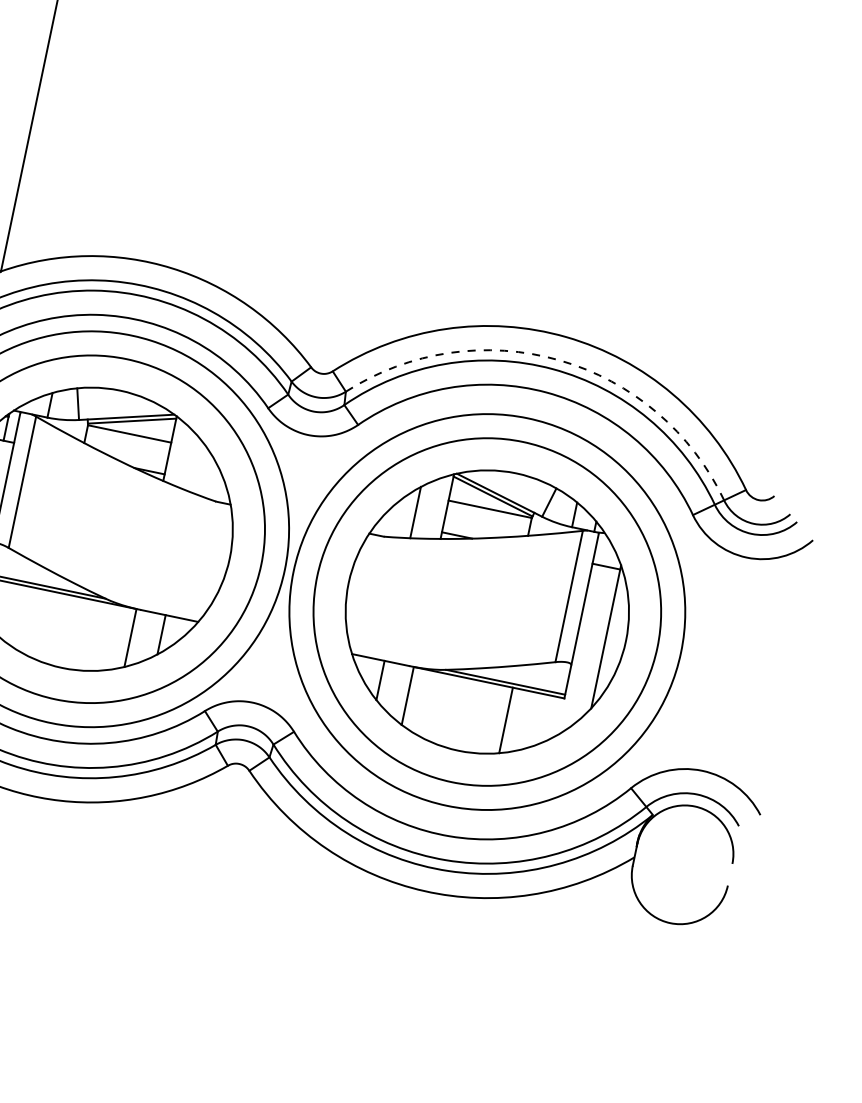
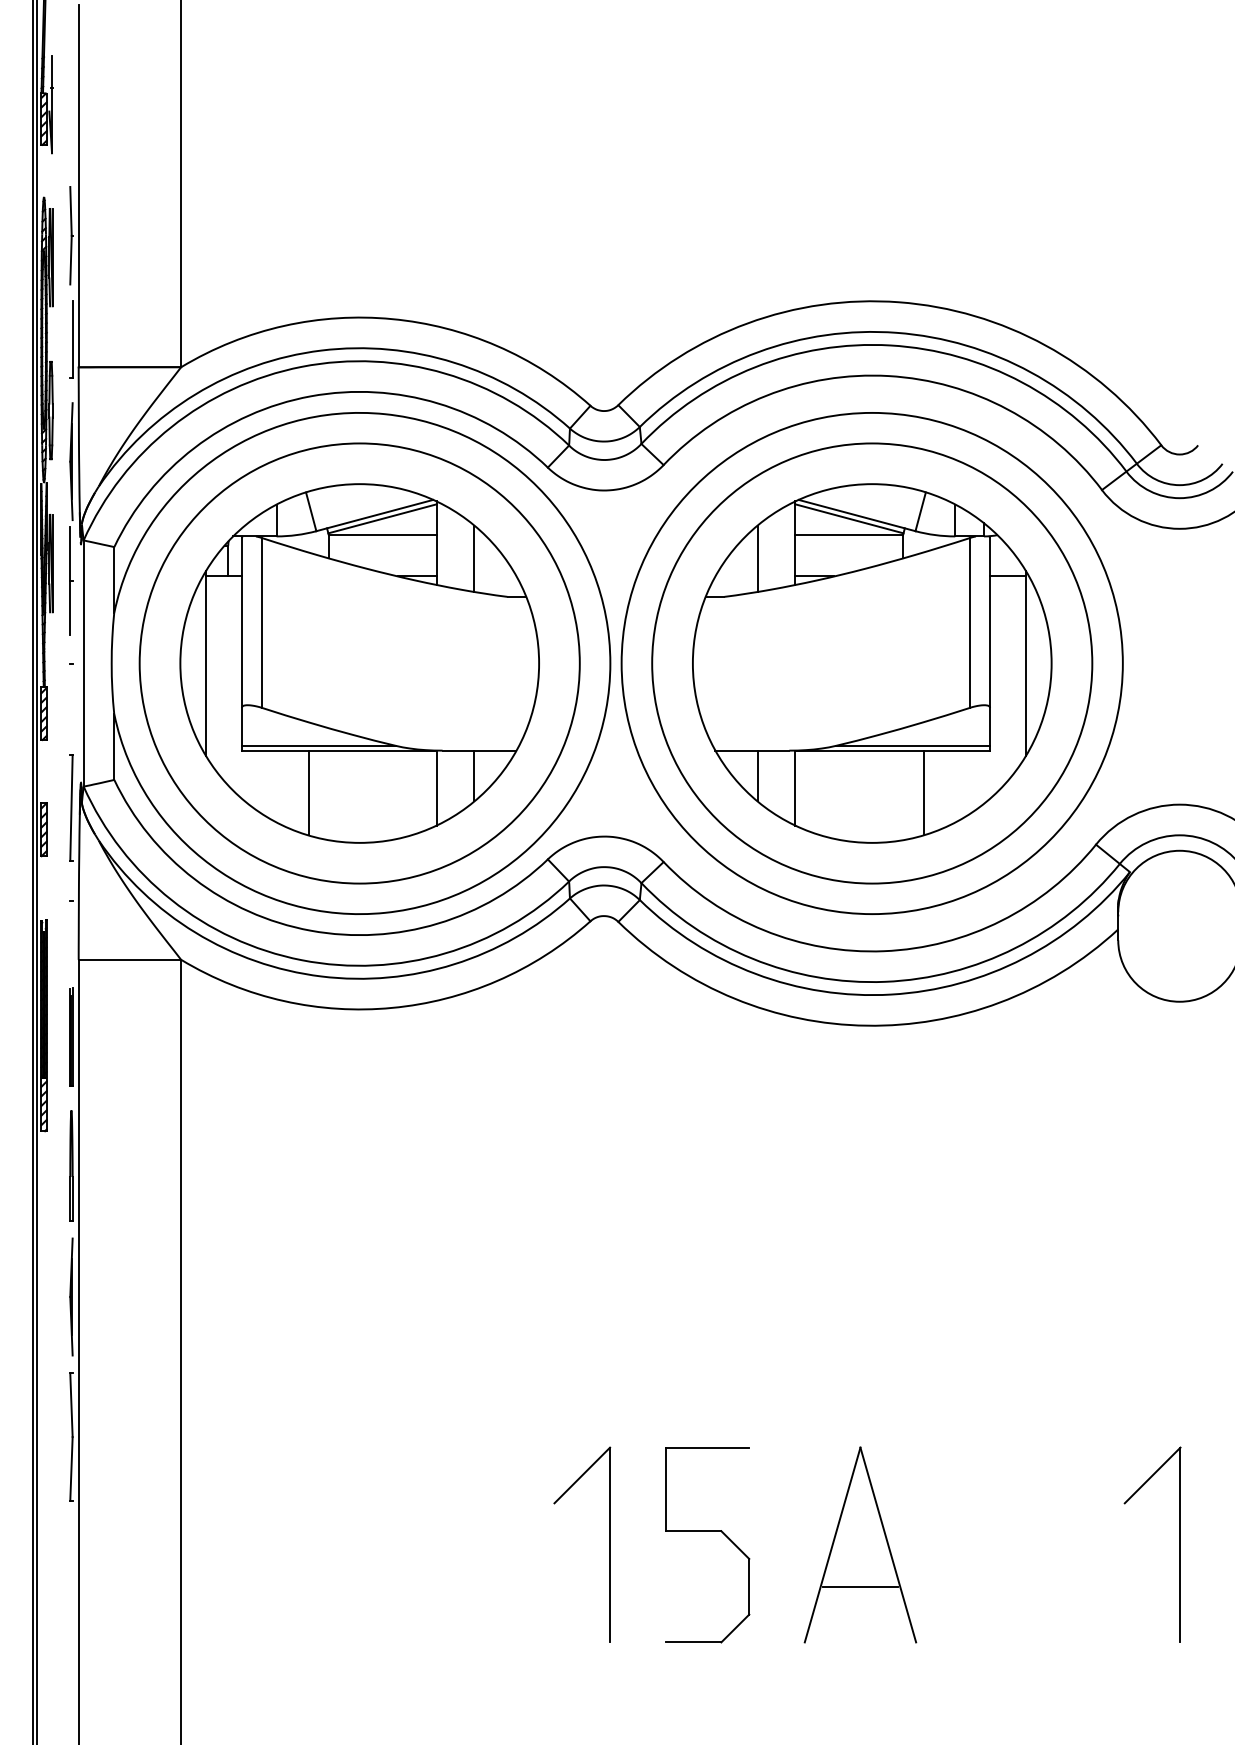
arc: (559, 360) -> (896, 332), dashed -> solid
line: (196, 466) -> (474, 558), added
line: (30, 620) -> (308, 792), added

